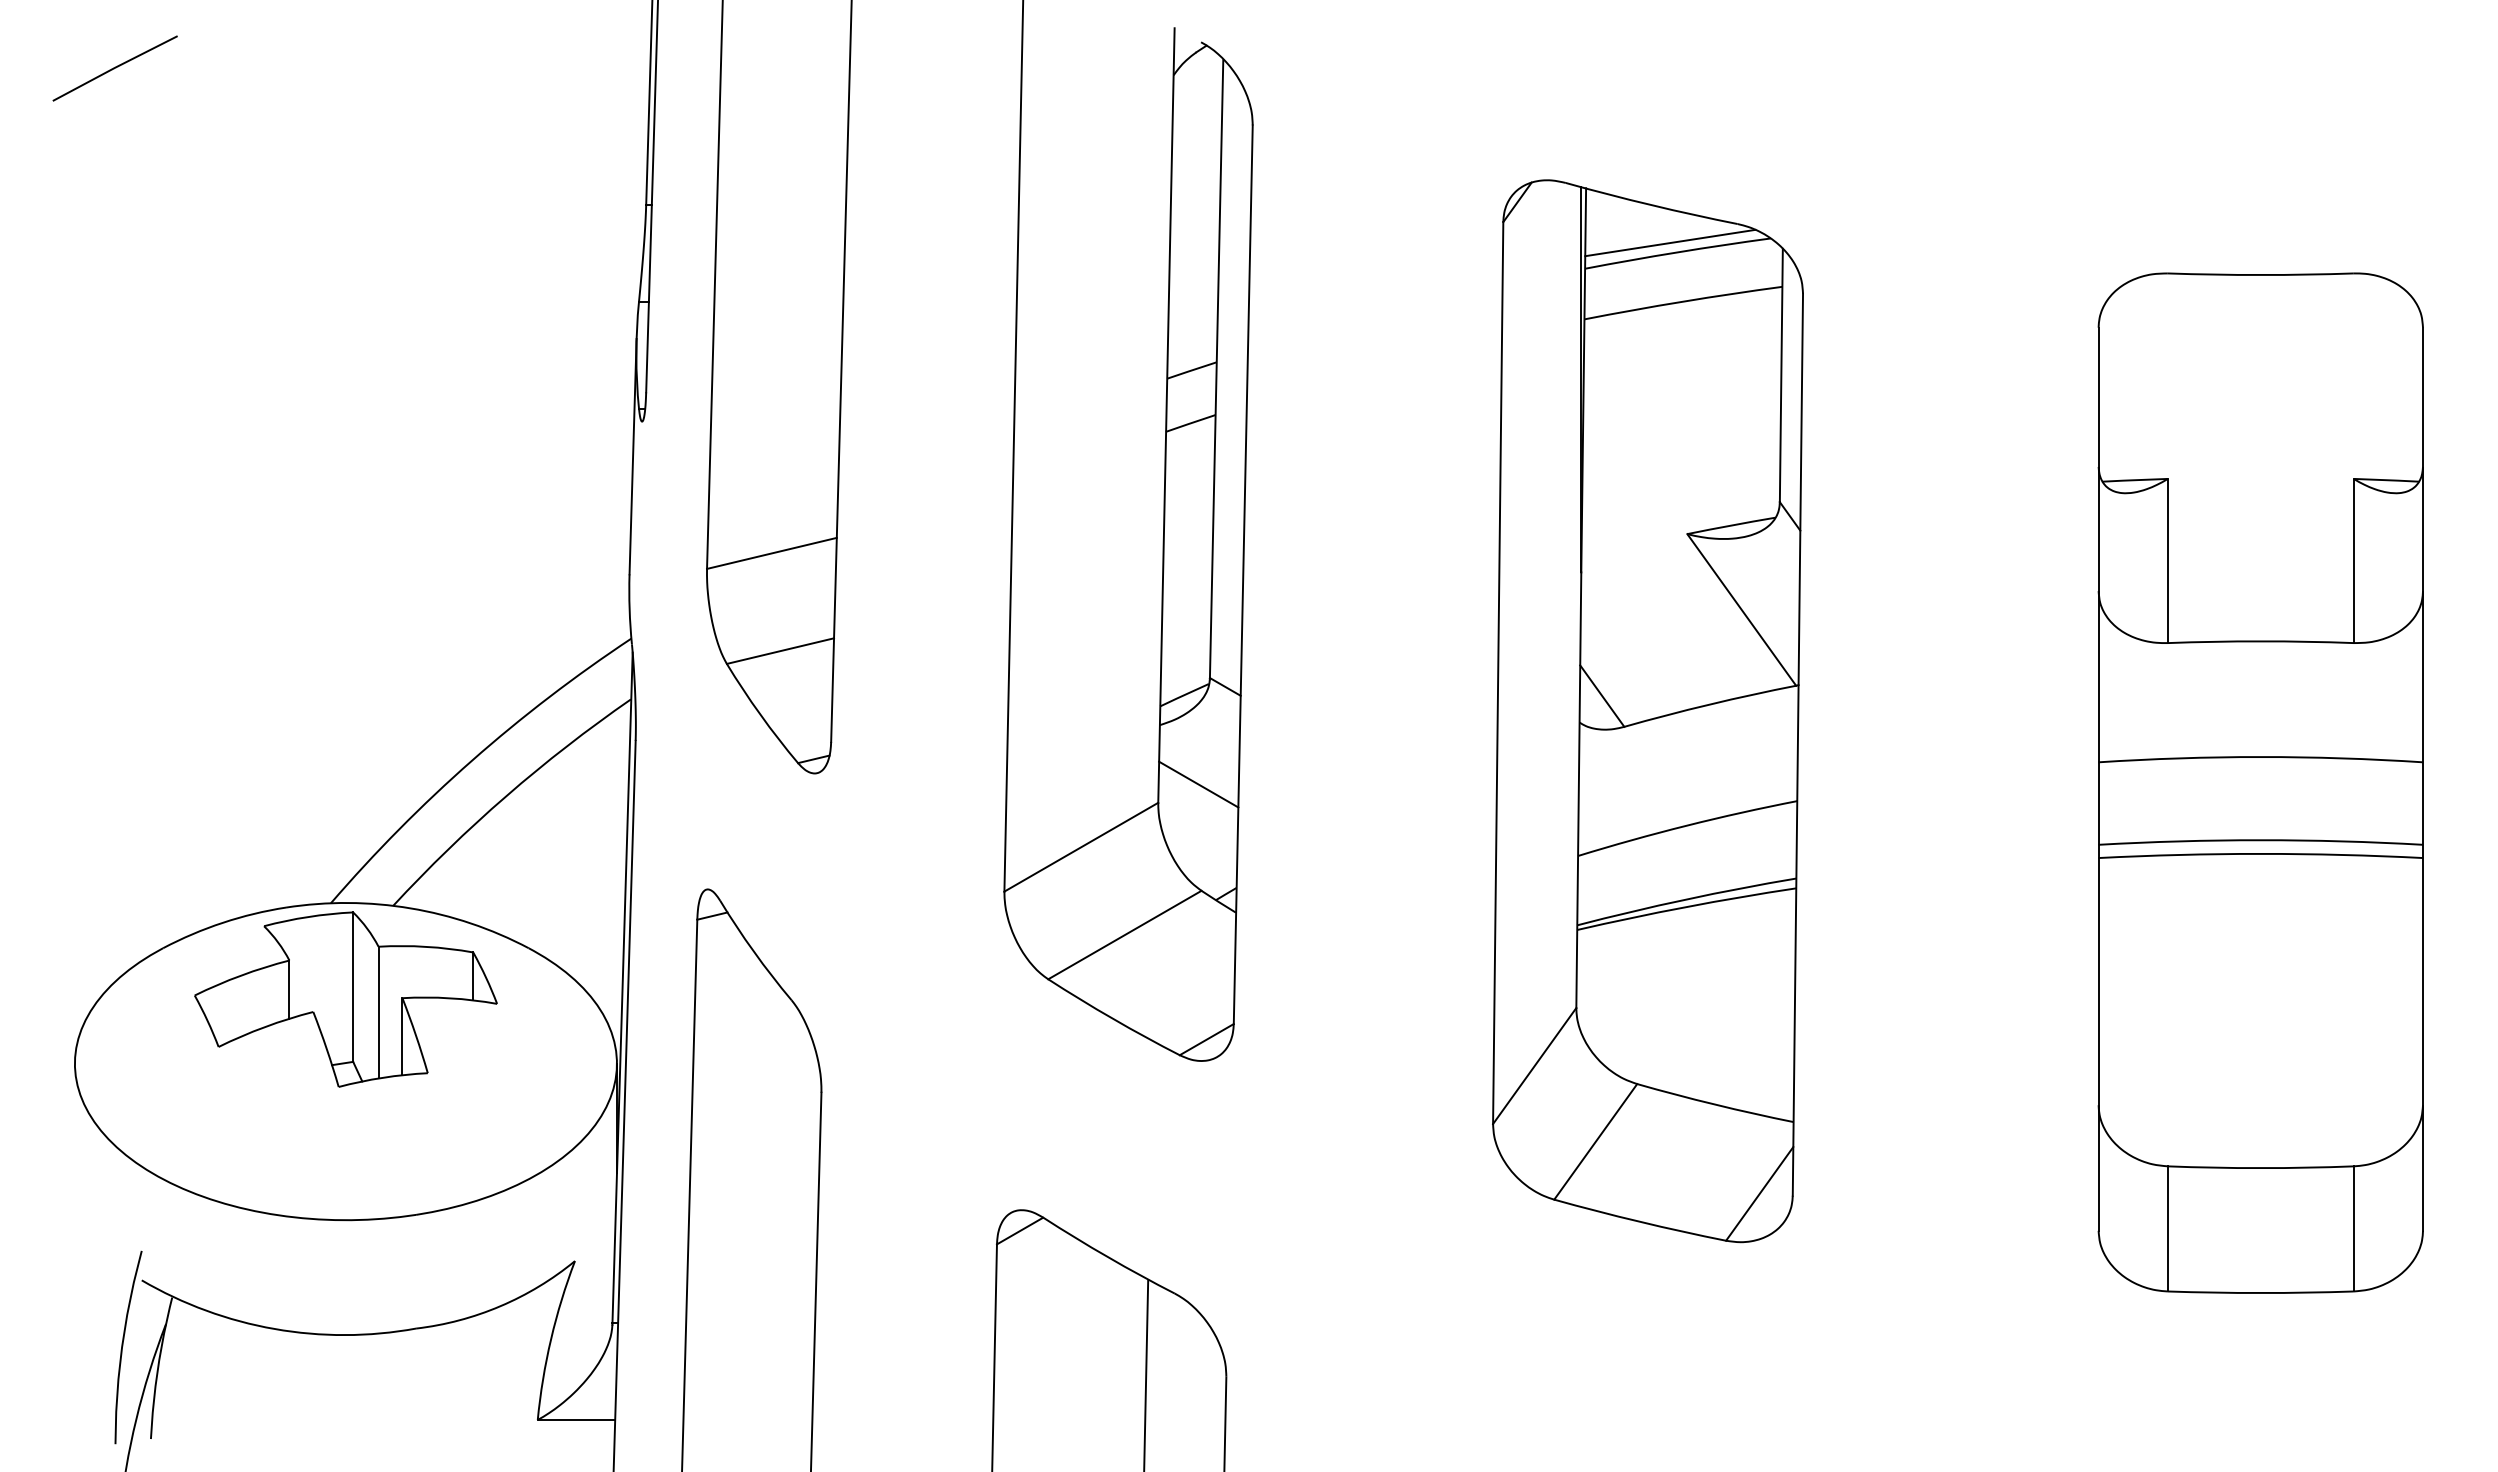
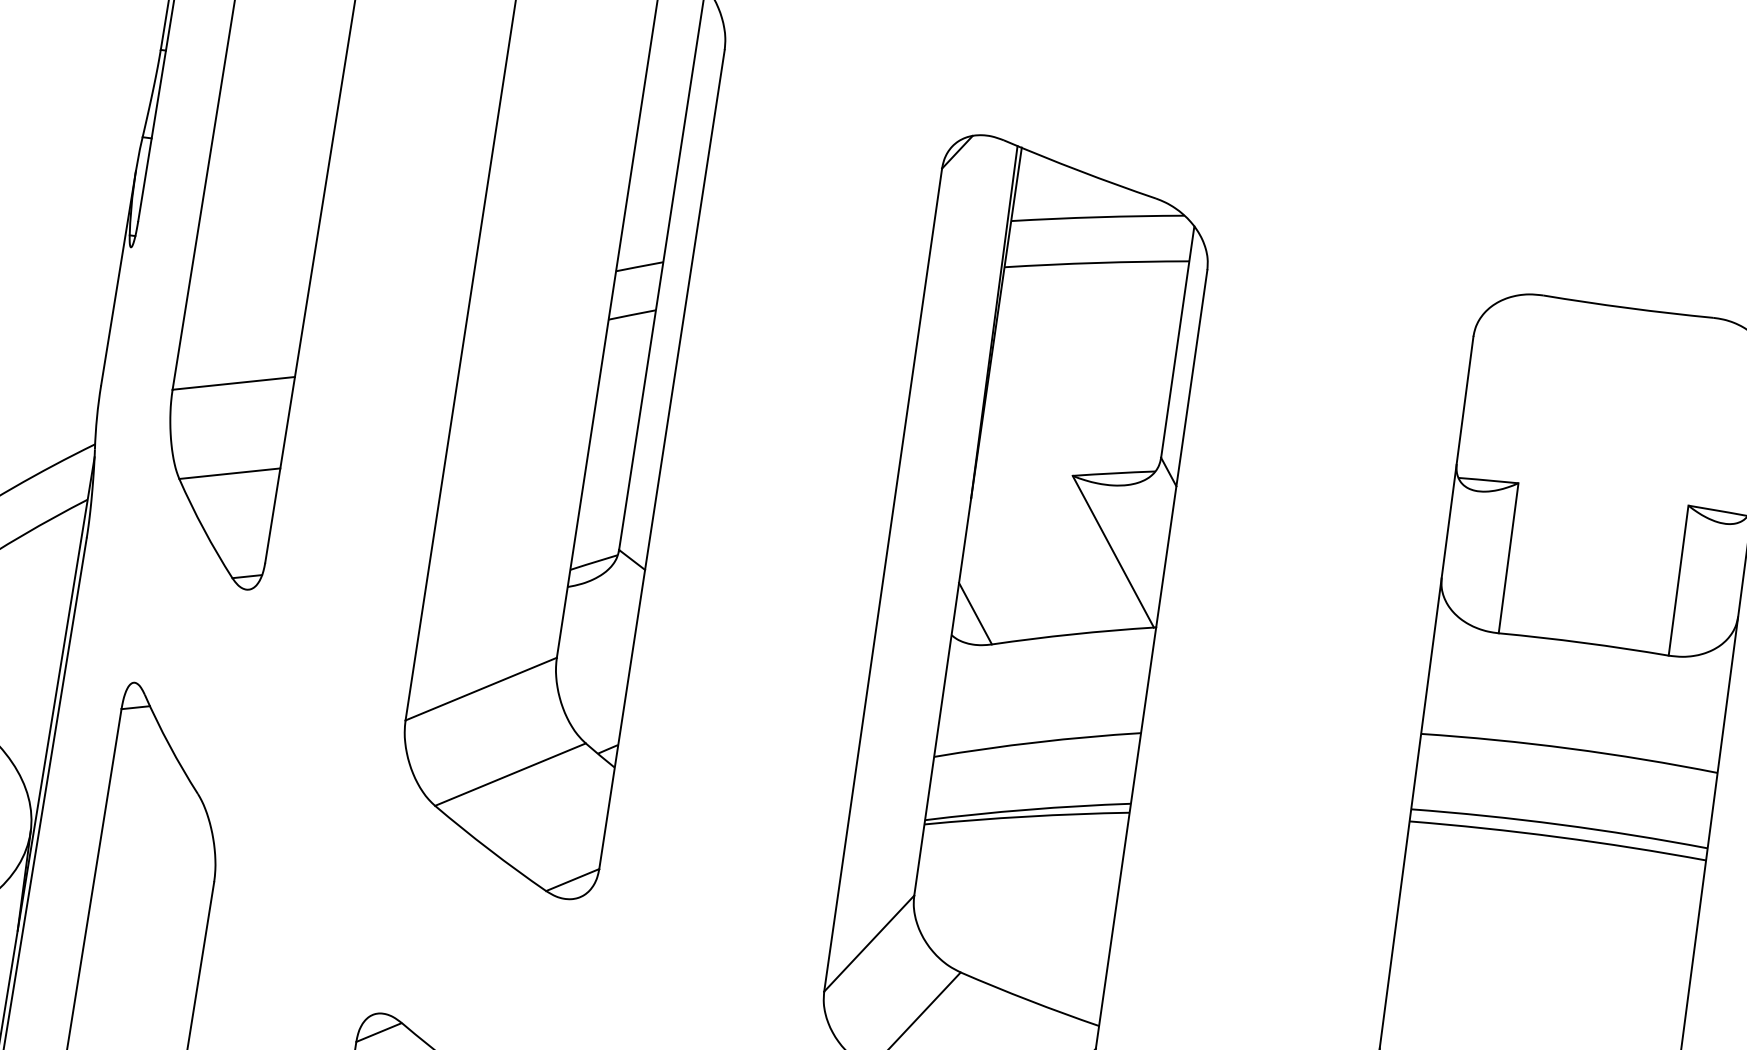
line: (1670, 242) -> (1092, 207), removed
line: (1198, 784) -> (595, 645), removed

